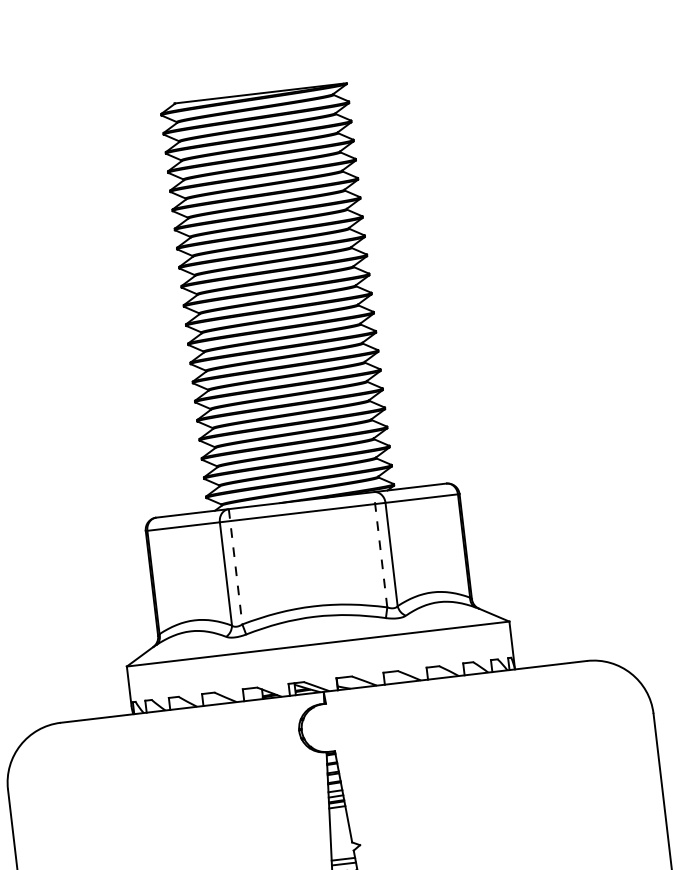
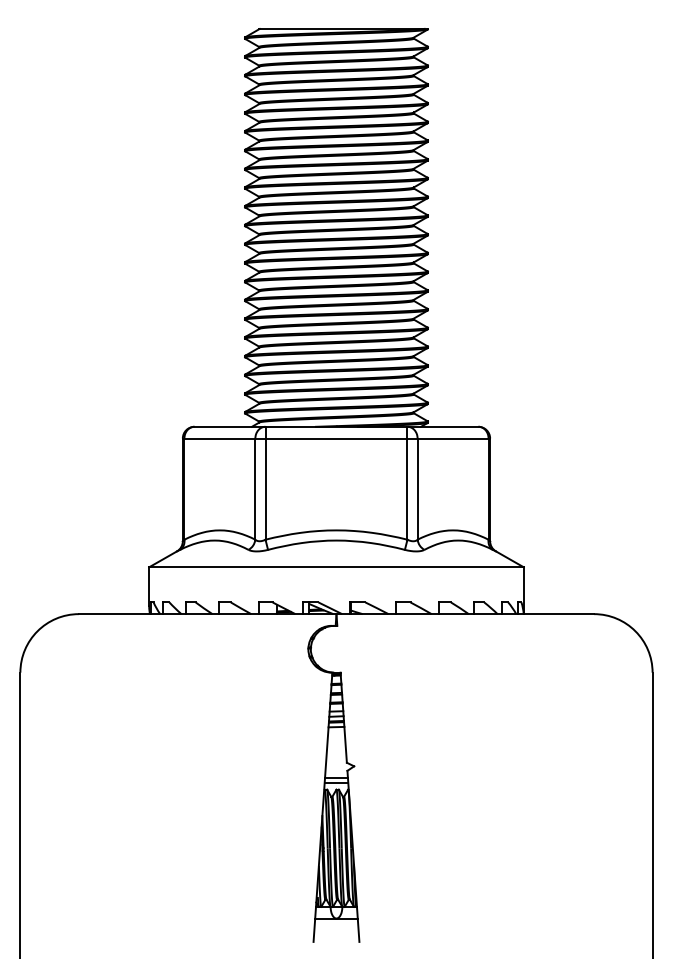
line: (380, 548) -> (407, 482), dashed -> solid
line: (235, 567) -> (265, 483), dashed -> solid

